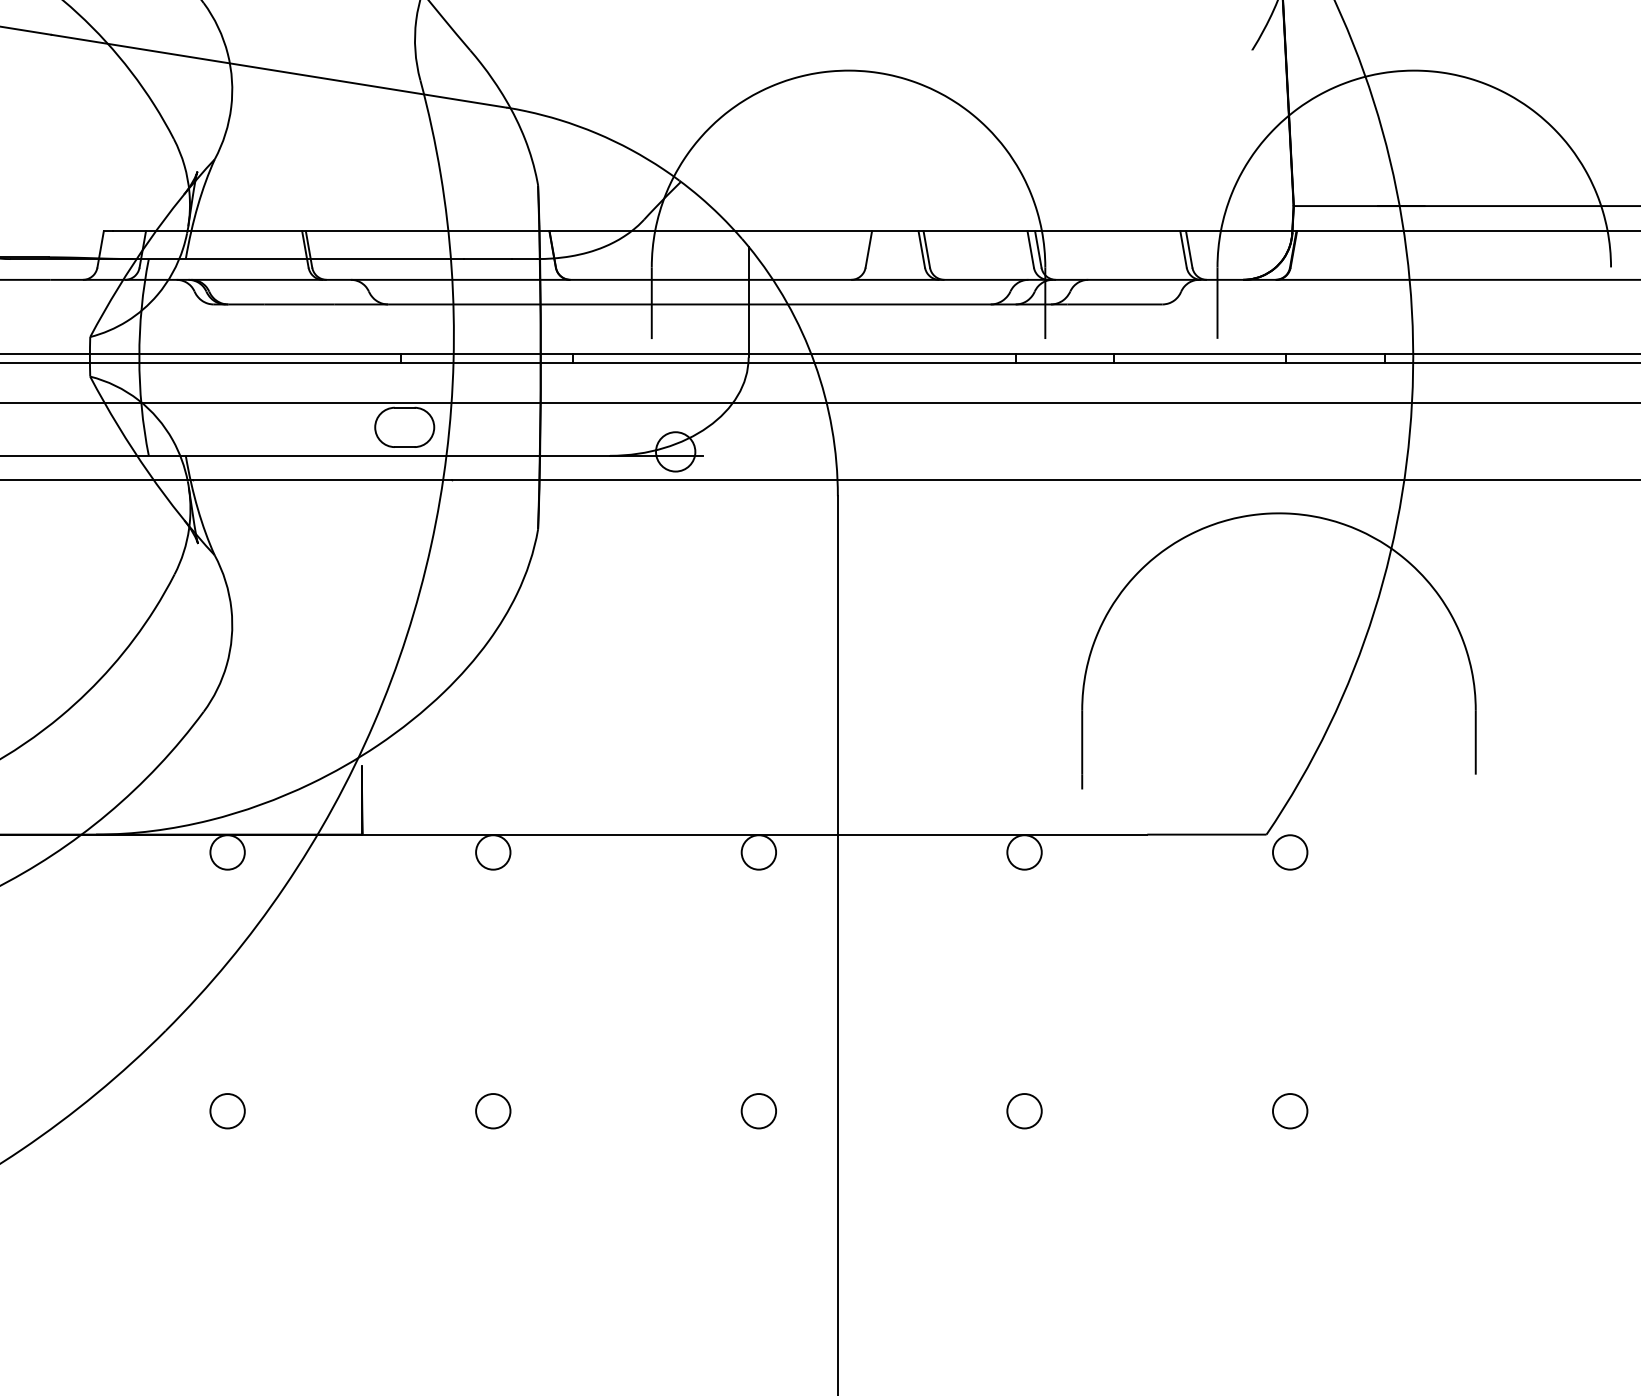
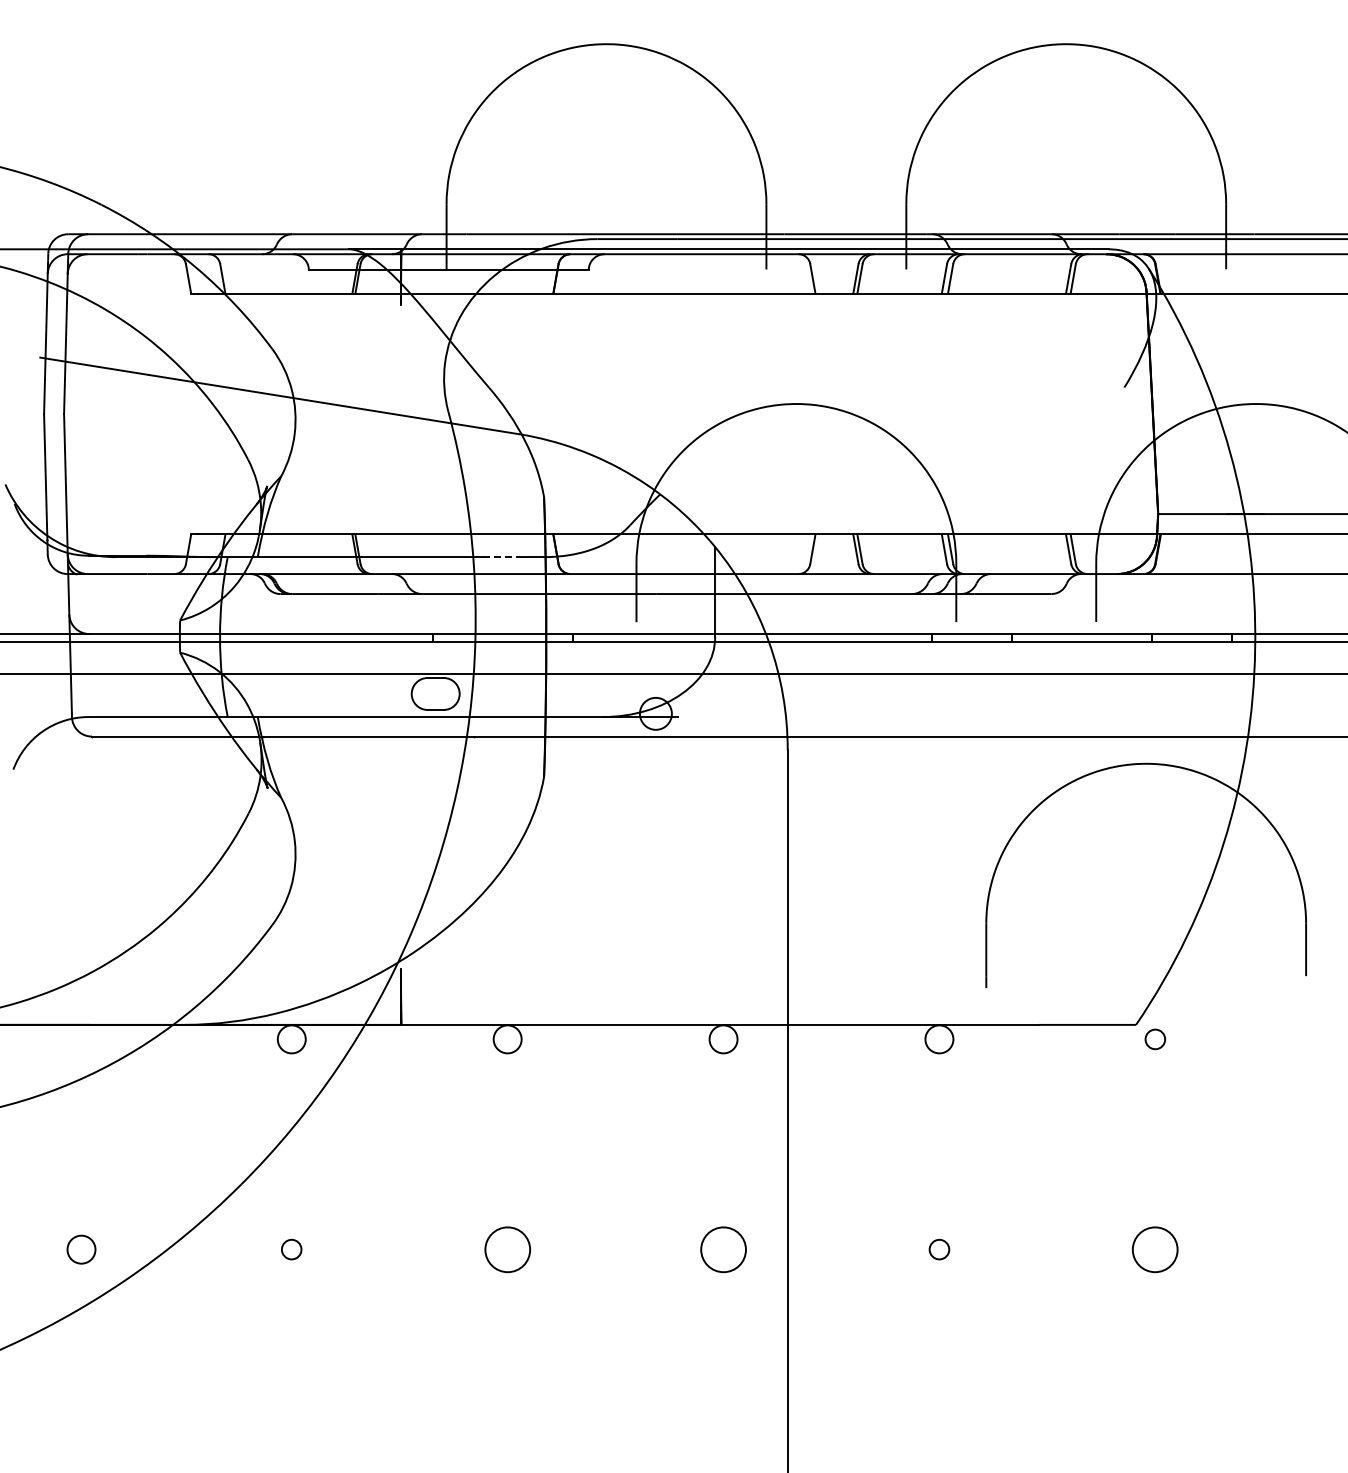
line: (488, 259) -> (503, 557), solid -> dashed
circle: (1290, 852) -> (1155, 1039), size x0.7
circle: (227, 1111) -> (291, 1249), size x0.7
circle: (493, 1111) -> (507, 1249), size x1.6
circle: (758, 1111) -> (723, 1249), size x1.6
circle: (1024, 1111) -> (939, 1249), size x0.7
circle: (1290, 1111) -> (1155, 1249), size x1.6

